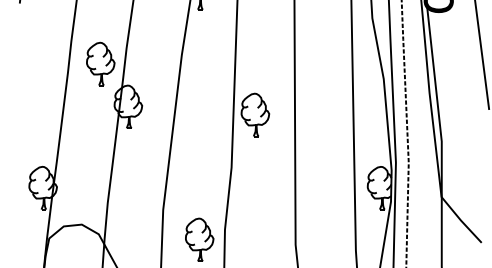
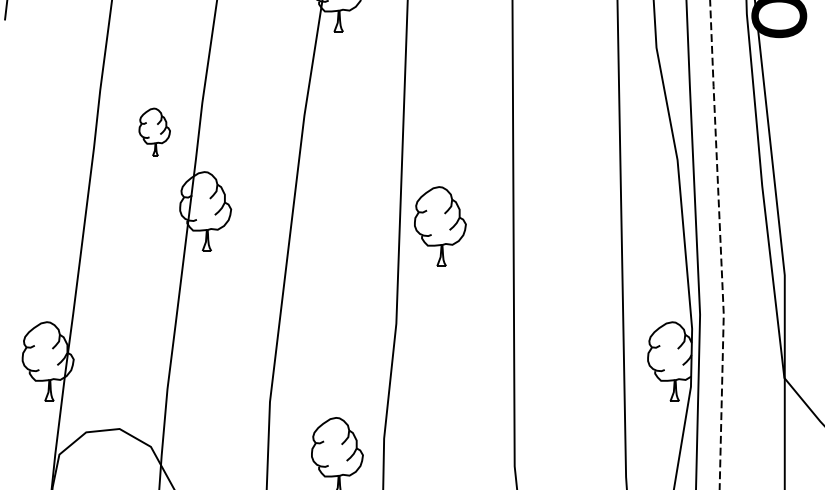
part: (100, 63) -> (154, 131), size x0.6

